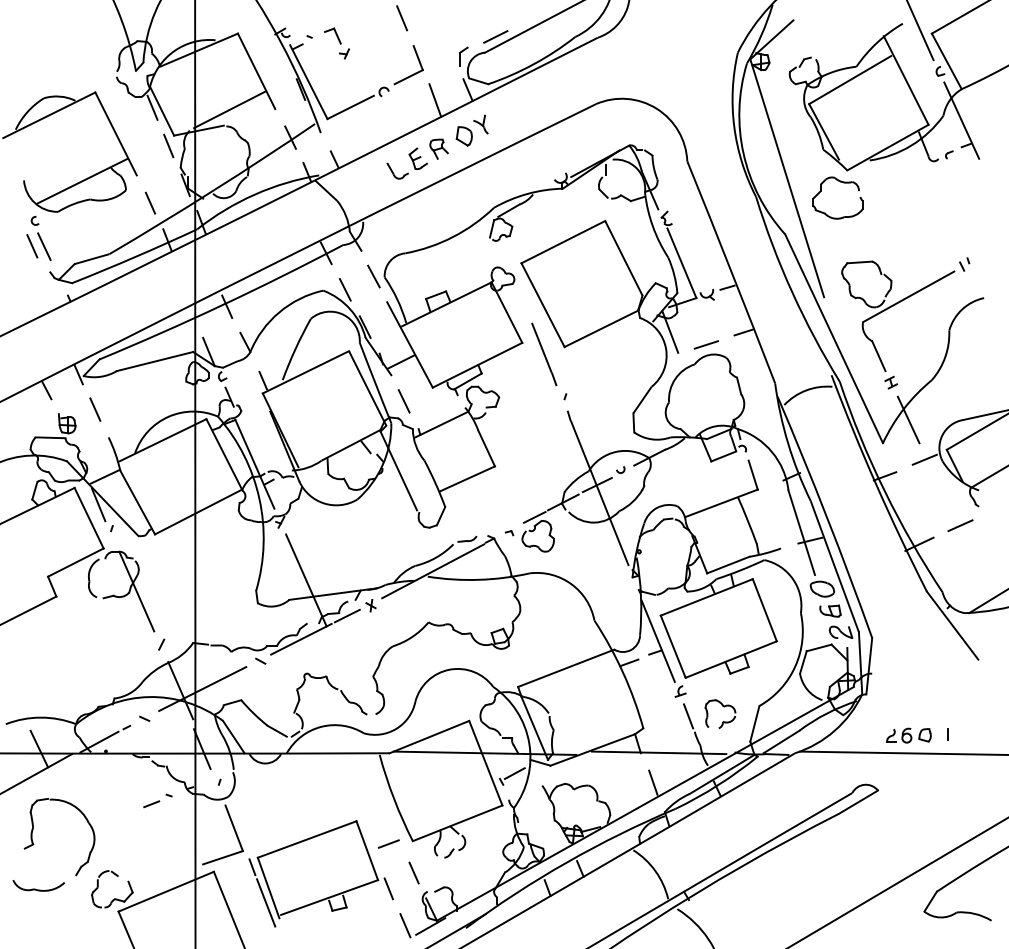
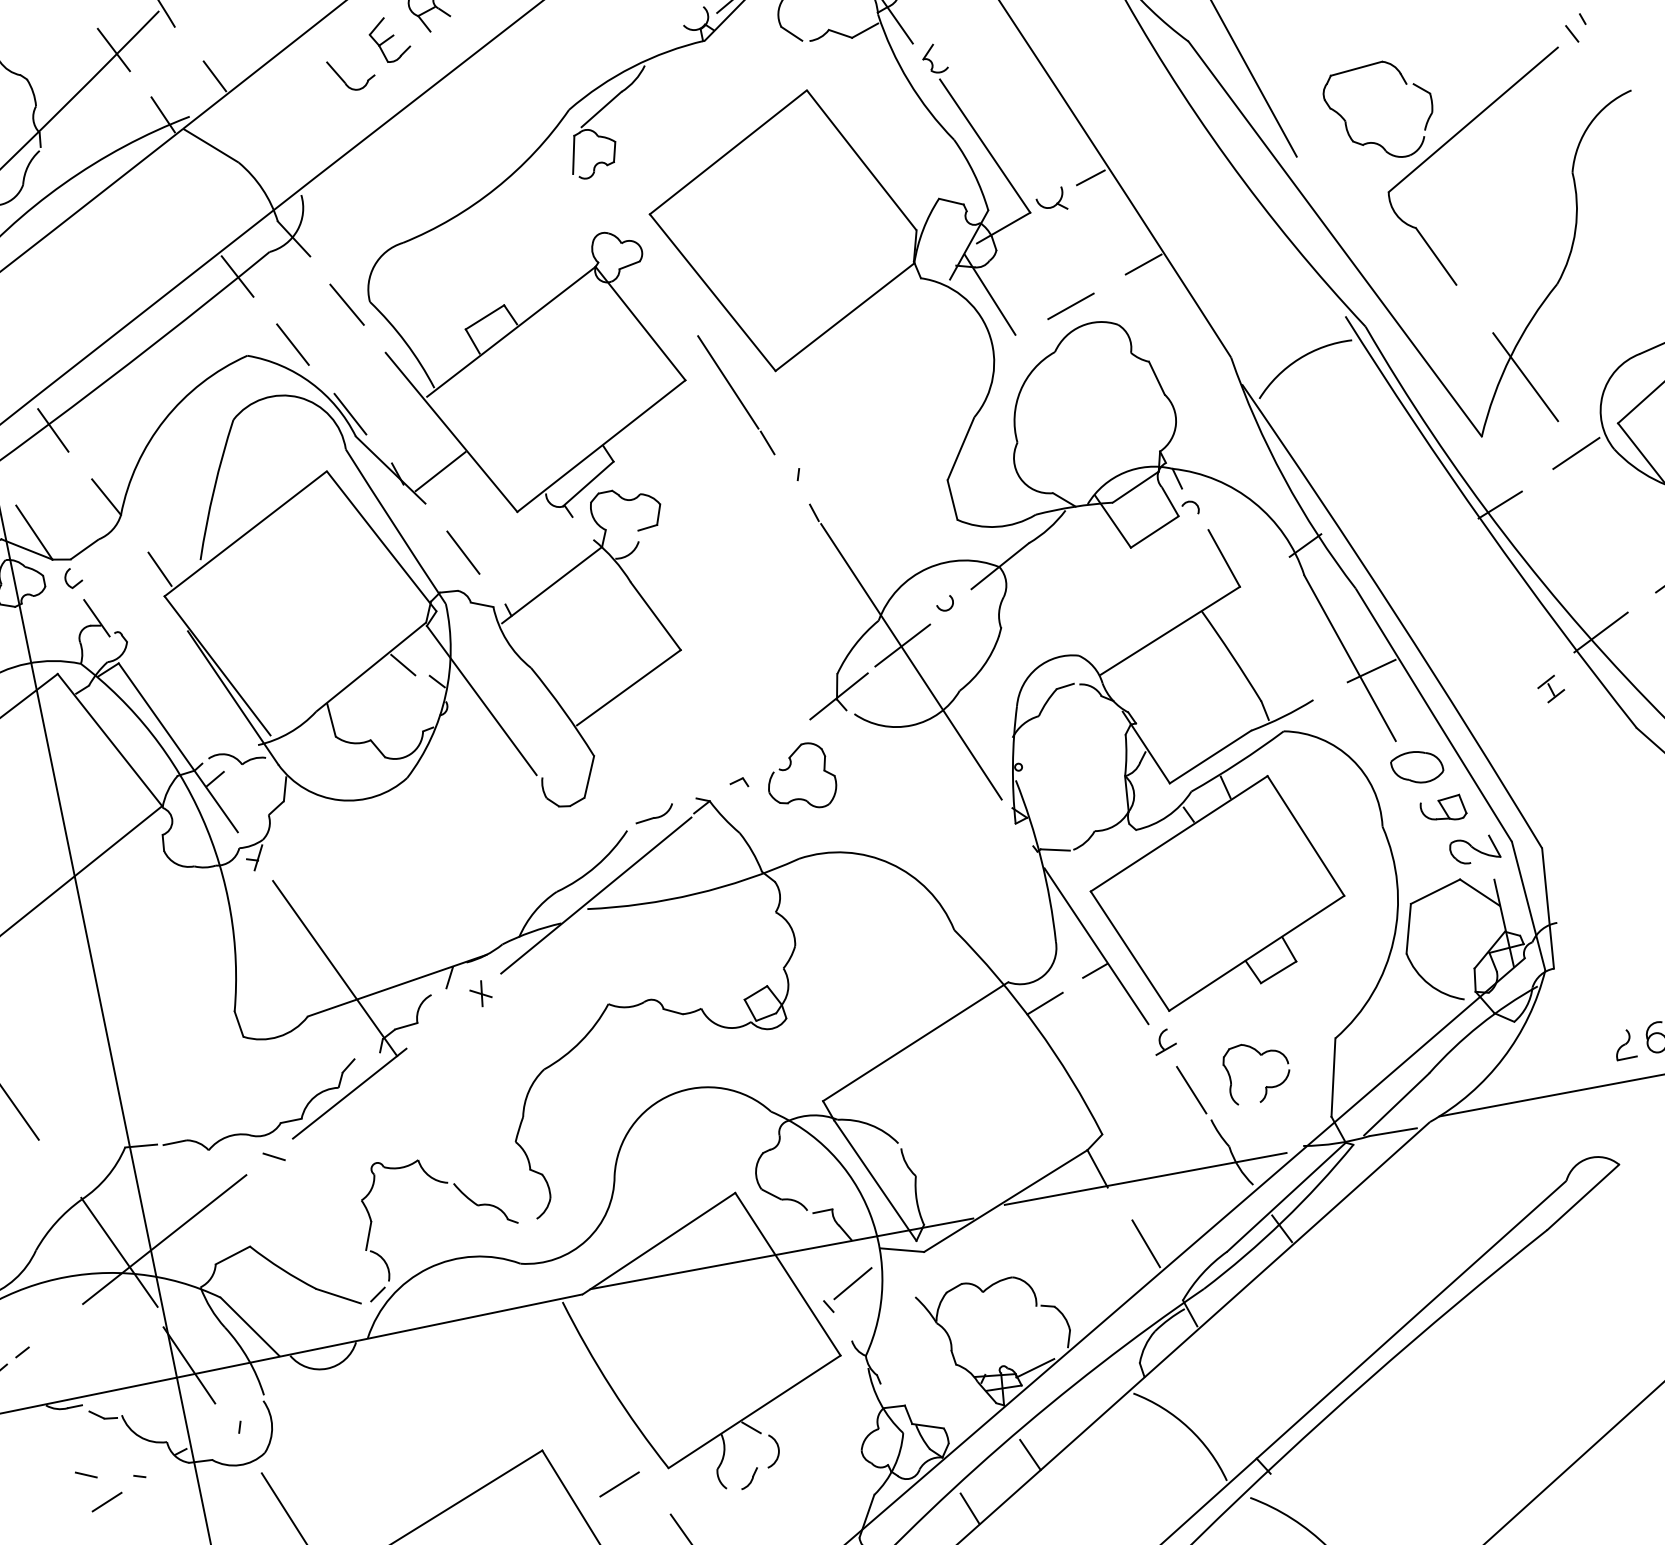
part: (891, 382) -> (1551, 688), moved
line: (534, 517) -> (785, 740), removed
line: (346, 615) -> (433, 1024), removed
line: (161, 644) -> (59, 1164), removed
line: (144, 718) -> (85, 1474), moved

